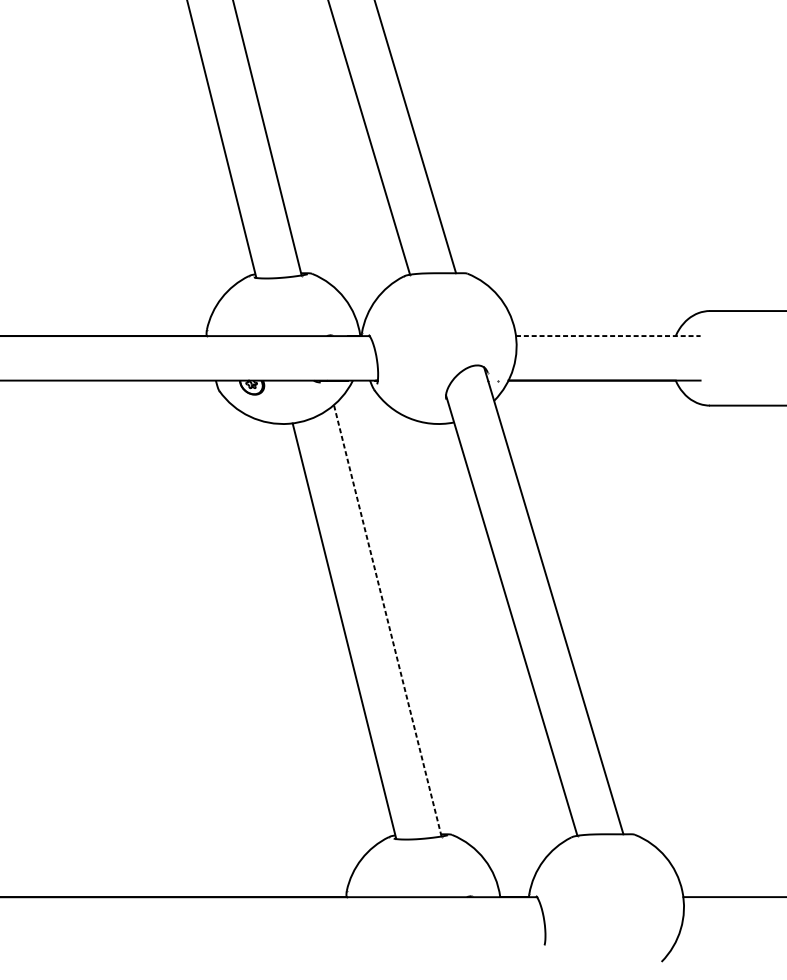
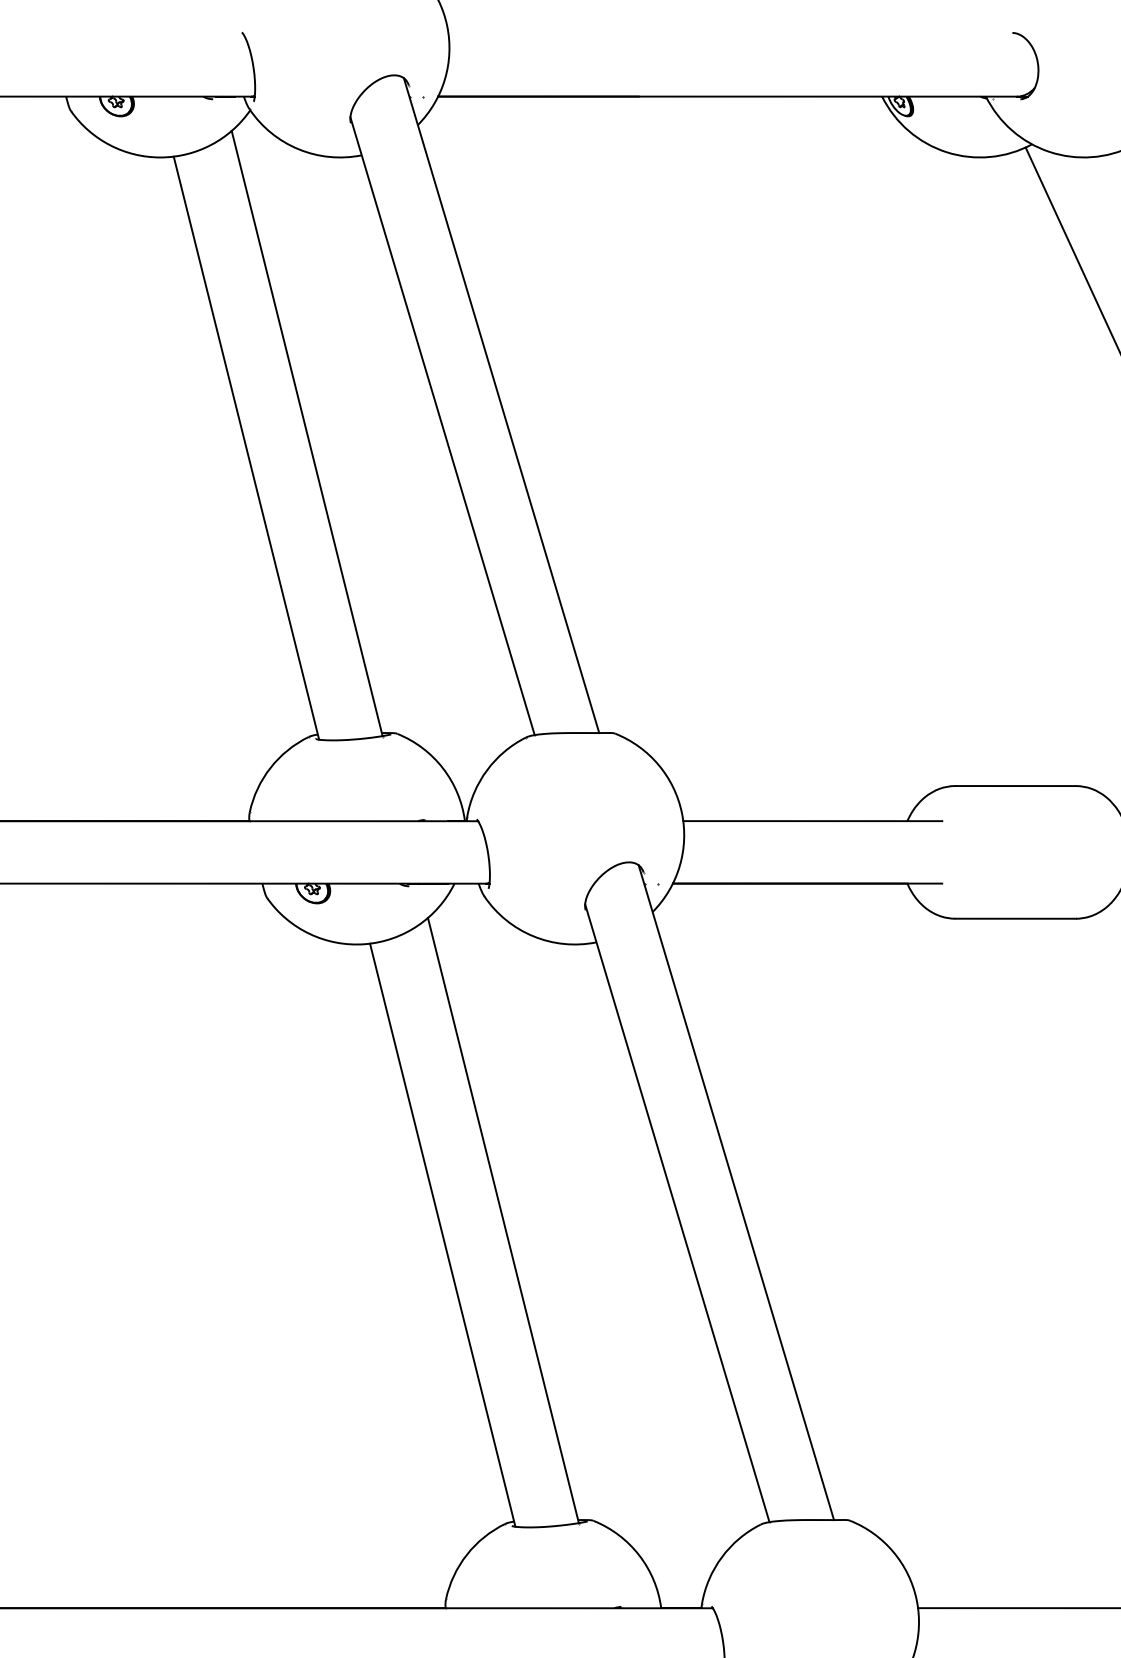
line: (608, 336) -> (813, 821), dashed -> solid
line: (387, 620) -> (503, 1220), dashed -> solid

